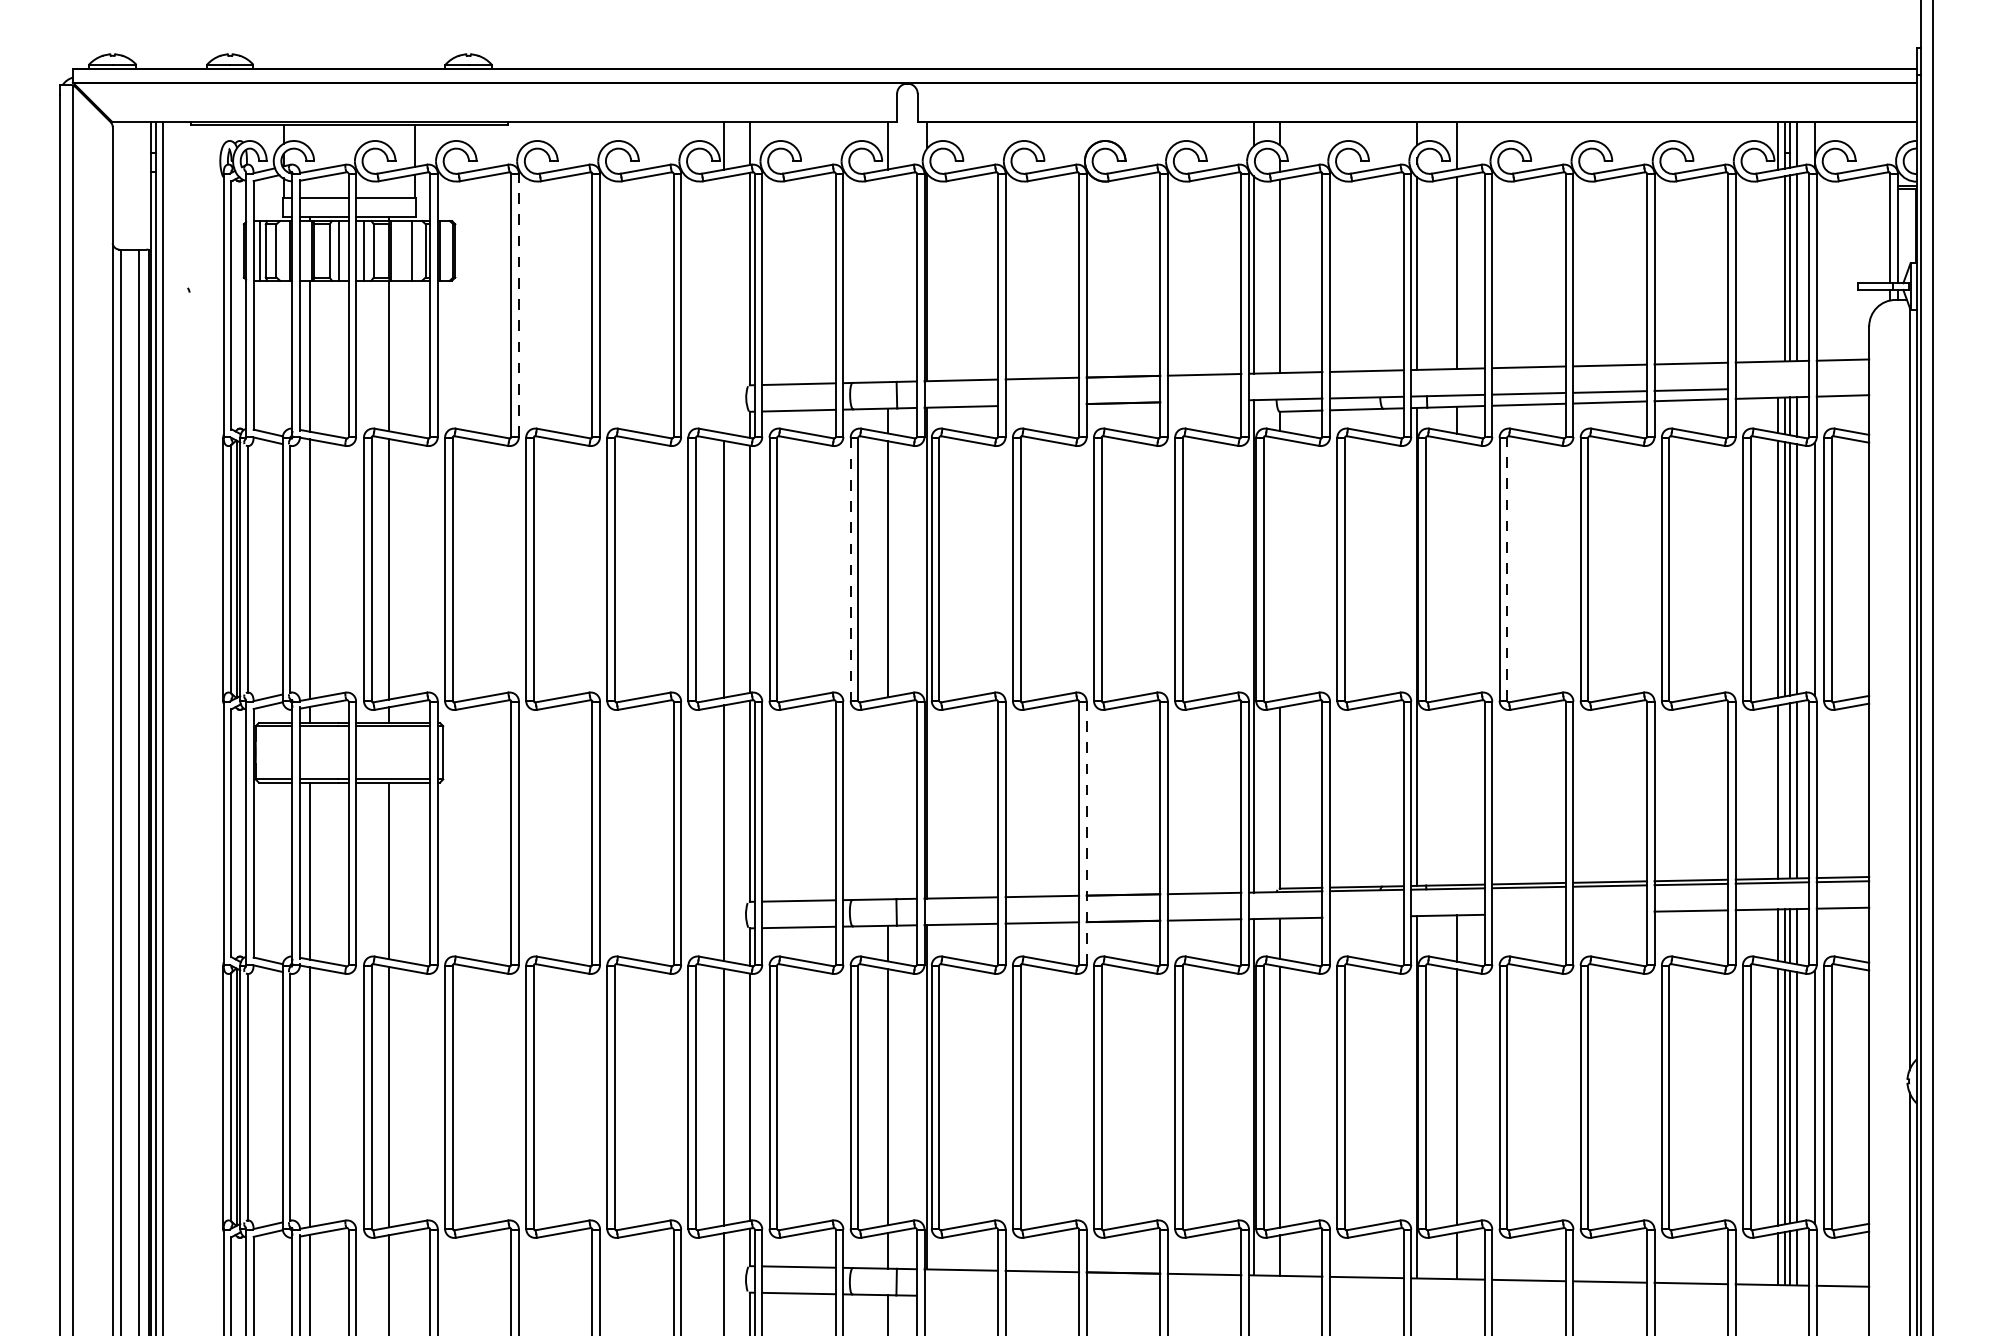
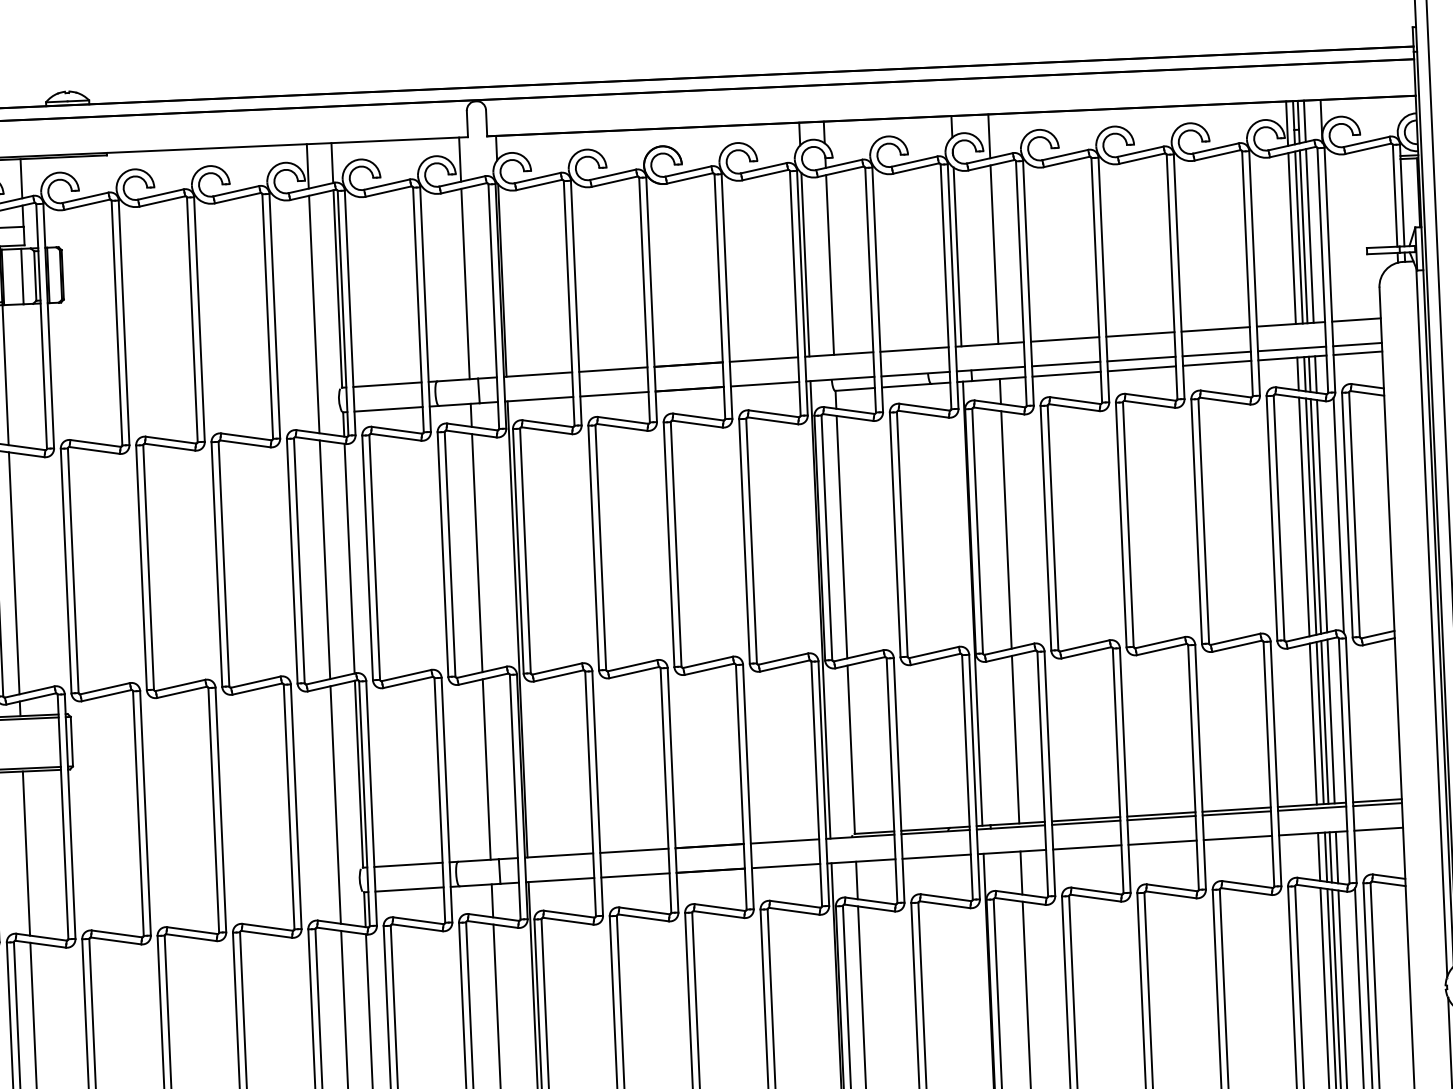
line: (1777, 269) -> (1291, 238), added
line: (887, 279) -> (465, 283), added
line: (518, 305) -> (123, 322), dashed -> solid
line: (723, 305) -> (314, 314), added
line: (1842, 386) -> (1357, 344), added
line: (1772, 388) -> (1292, 349), added
line: (1204, 401) -> (764, 384), added
line: (1042, 404) -> (614, 393), added
line: (1280, 568) -> (842, 536), added
line: (850, 569) -> (442, 554), dashed -> solid
line: (1457, 569) -> (1006, 530), added
line: (1507, 569) -> (1053, 528), dashed -> solid
line: (1785, 791) -> (1320, 723), added
line: (1457, 794) -> (1015, 739), added
line: (887, 802) -> (486, 769), added
line: (1086, 833) -> (672, 790), dashed -> solid
line: (1609, 912) -> (1161, 842), added
line: (1528, 913) -> (1086, 846), added
line: (1366, 916) -> (936, 856), added

